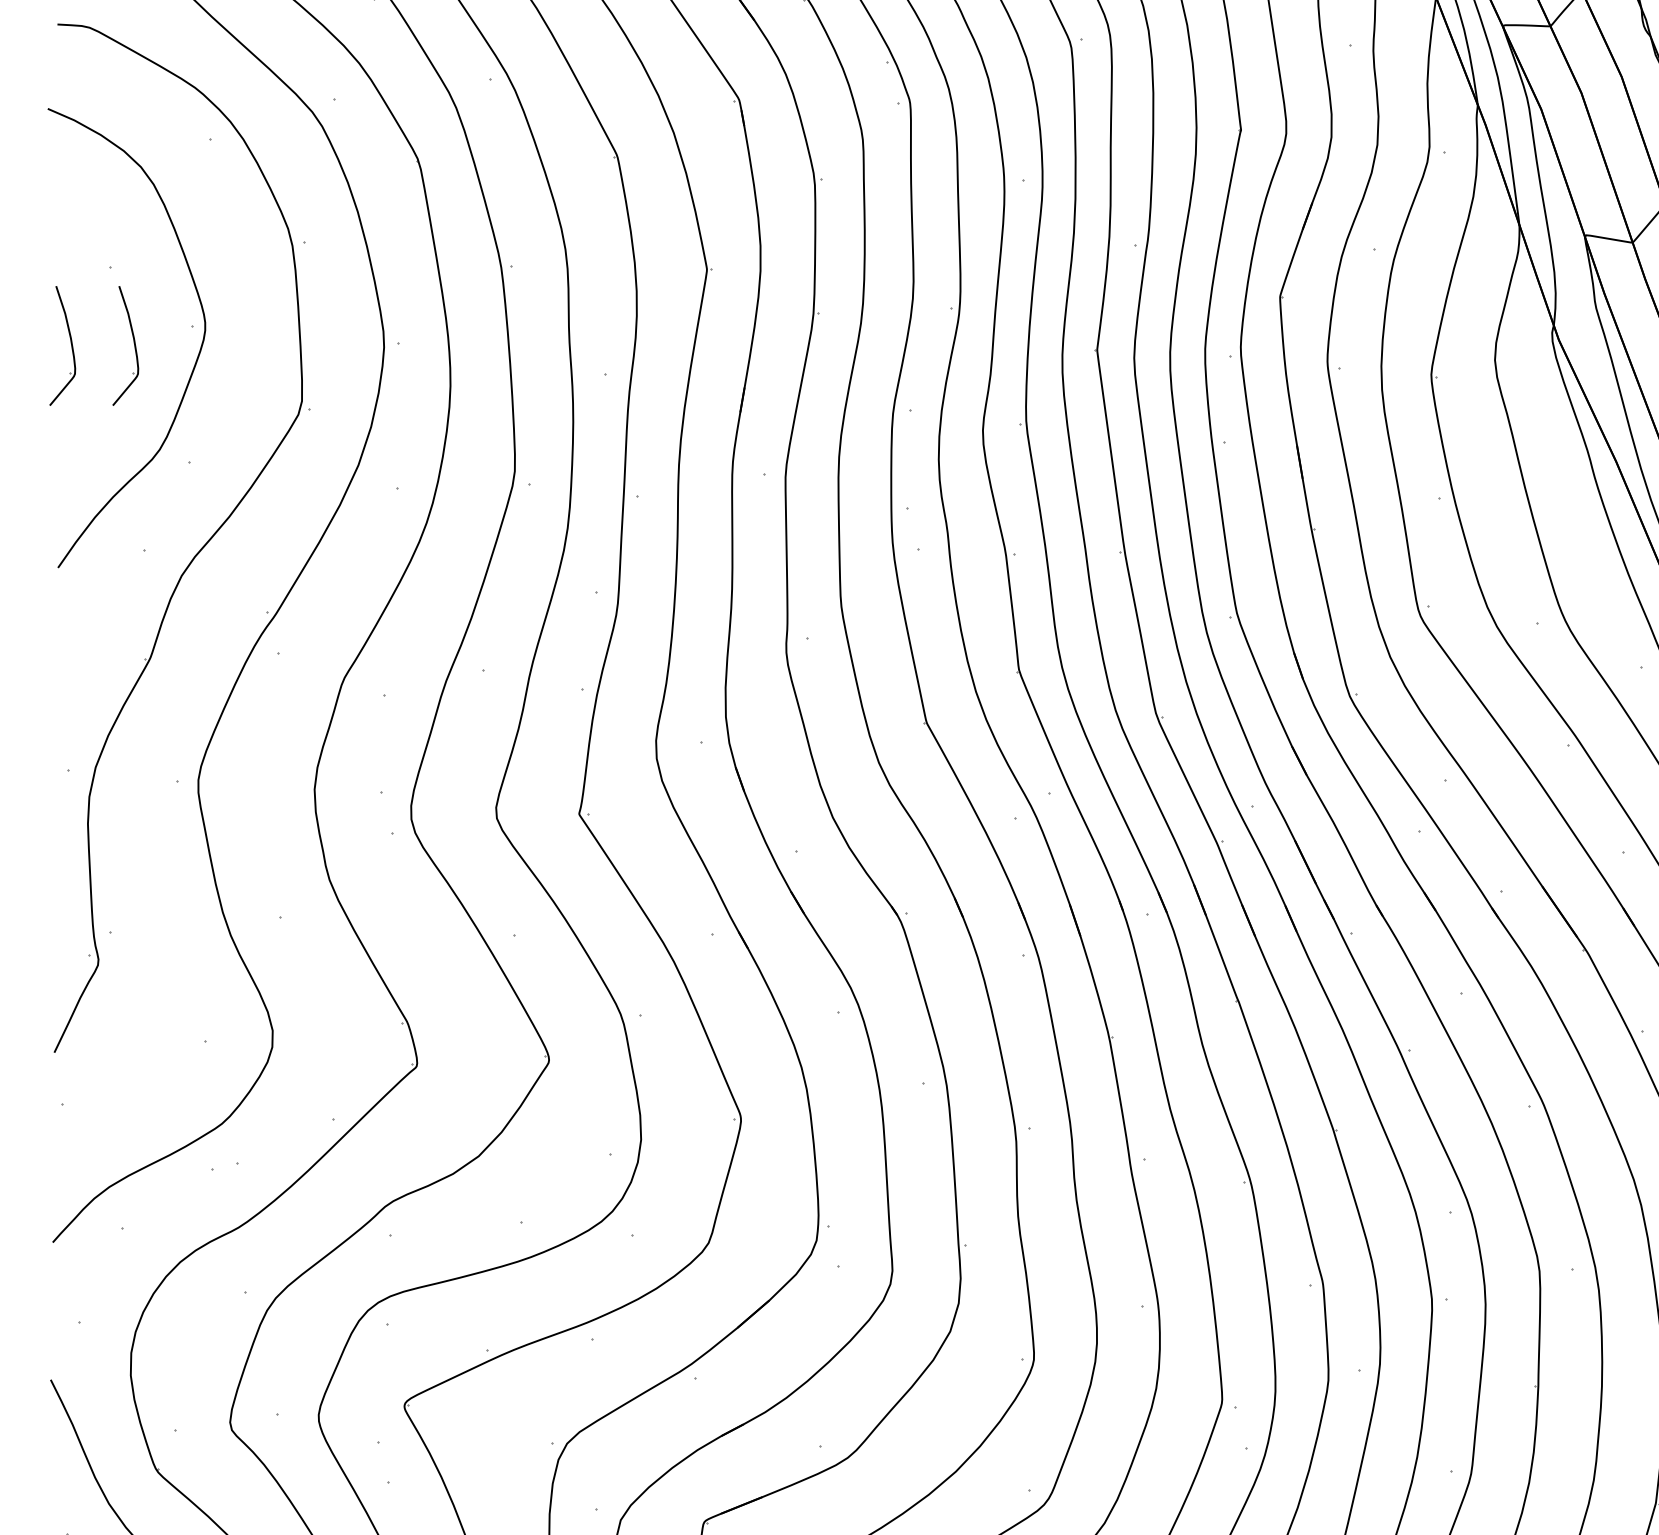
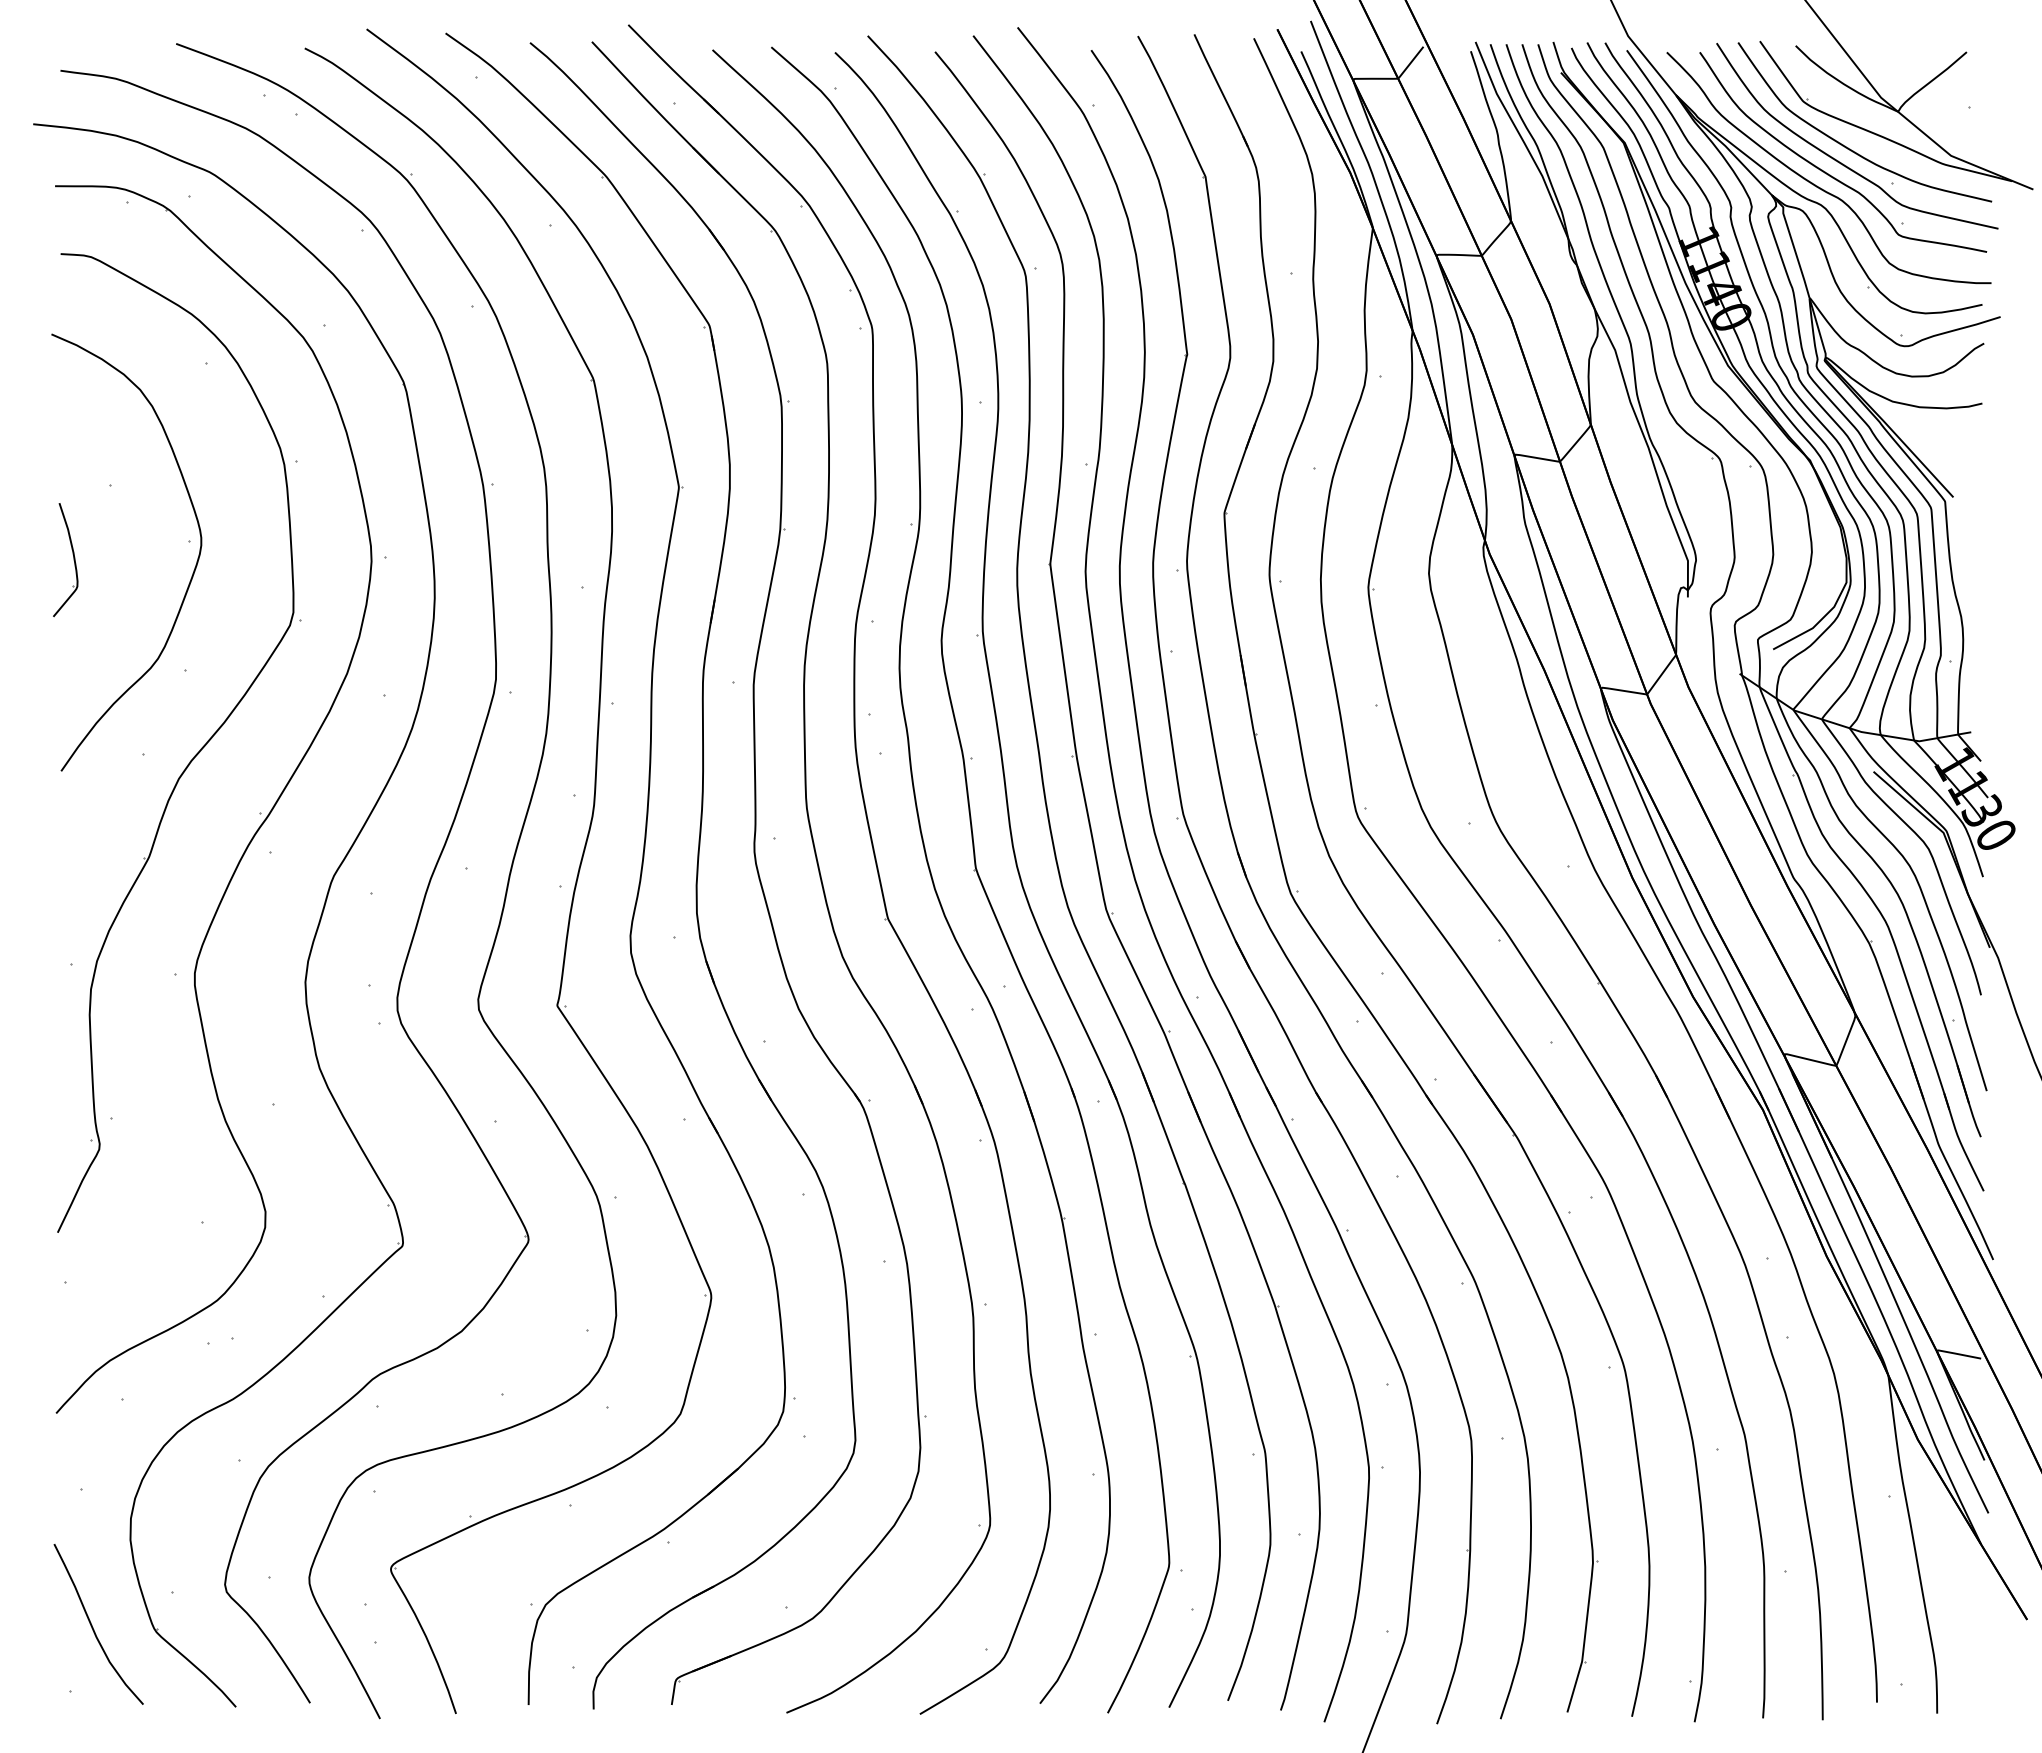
part: (133, 346) -> (133, 560), removed

